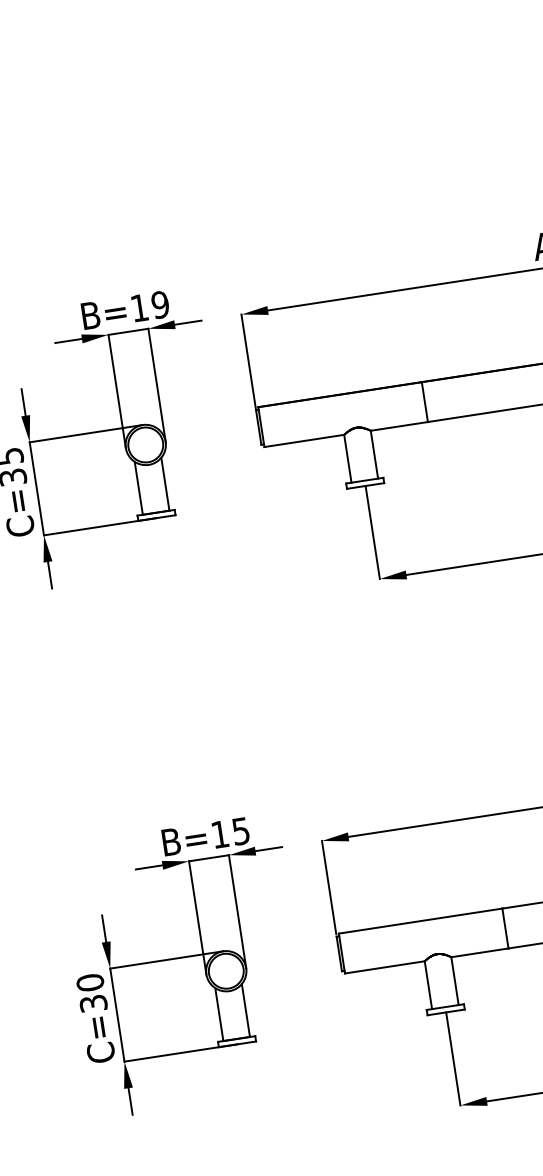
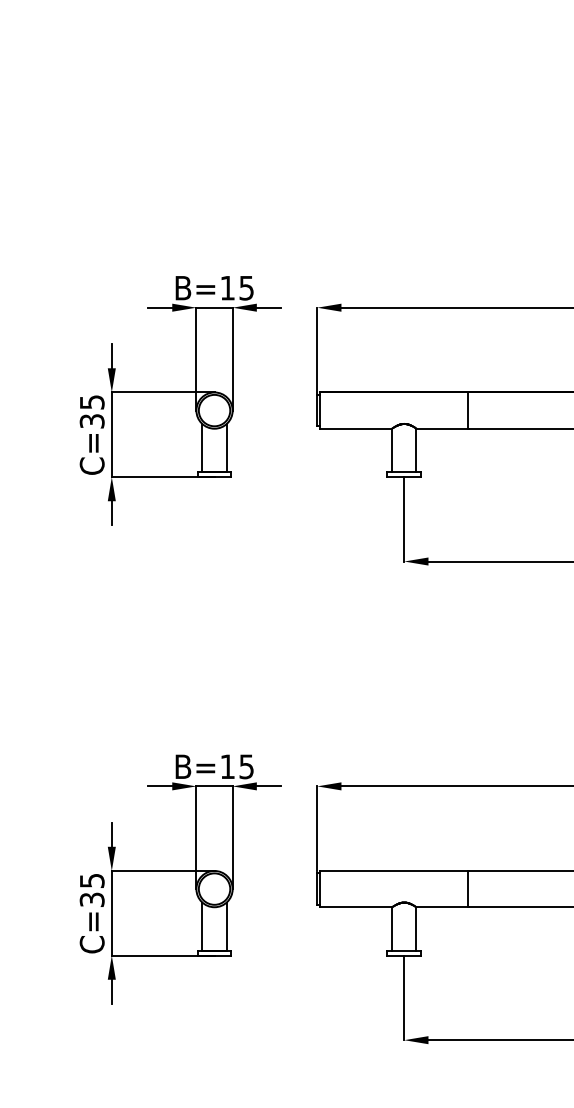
text: (160, 304) -> (246, 287), B=19 -> B=15
text: (89, 982) -> (91, 880), C=30 -> C=35

